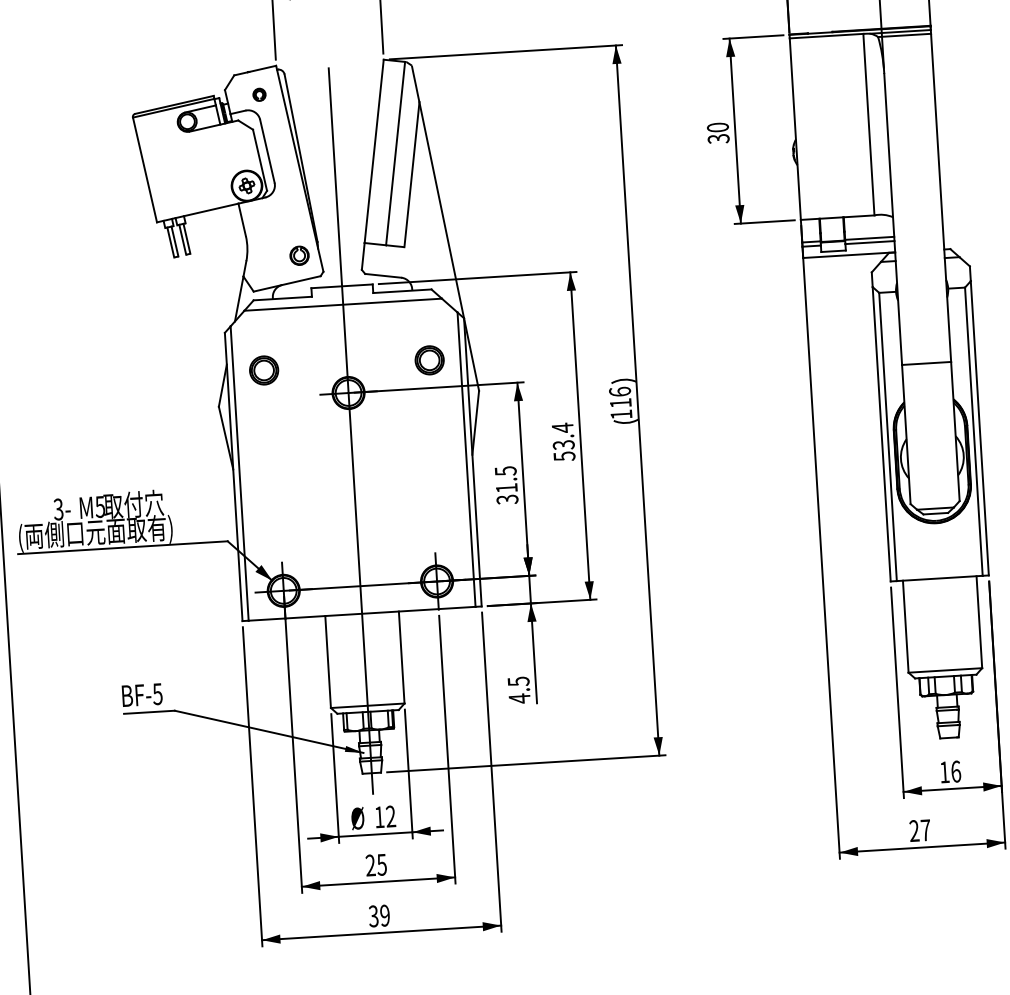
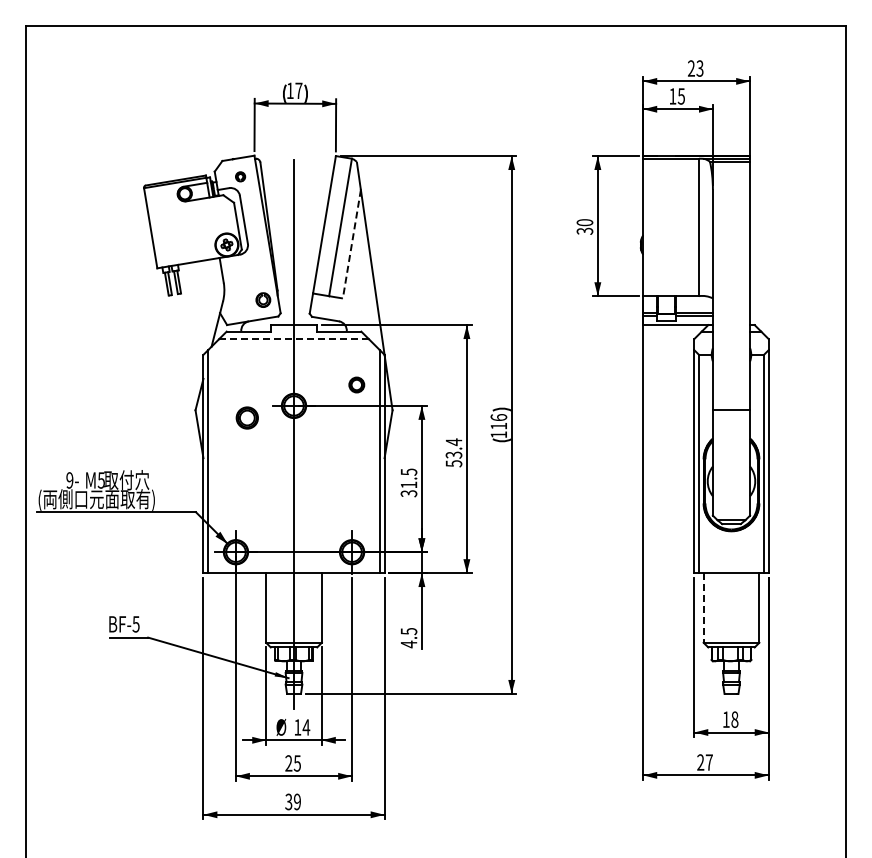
line: (411, 175) -> (351, 244), solid -> dashed
line: (343, 305) -> (294, 339), solid -> dashed
part: (429, 359) -> (356, 384), size x0.7
part: (262, 369) -> (246, 417), moved
text: (58, 509) -> (69, 480), 3- -> 9-
line: (905, 626) -> (703, 607), solid -> dashed
text: (955, 771) -> (734, 719), 16 -> 18
text: (391, 816) -> (306, 727), 12 -> 14

